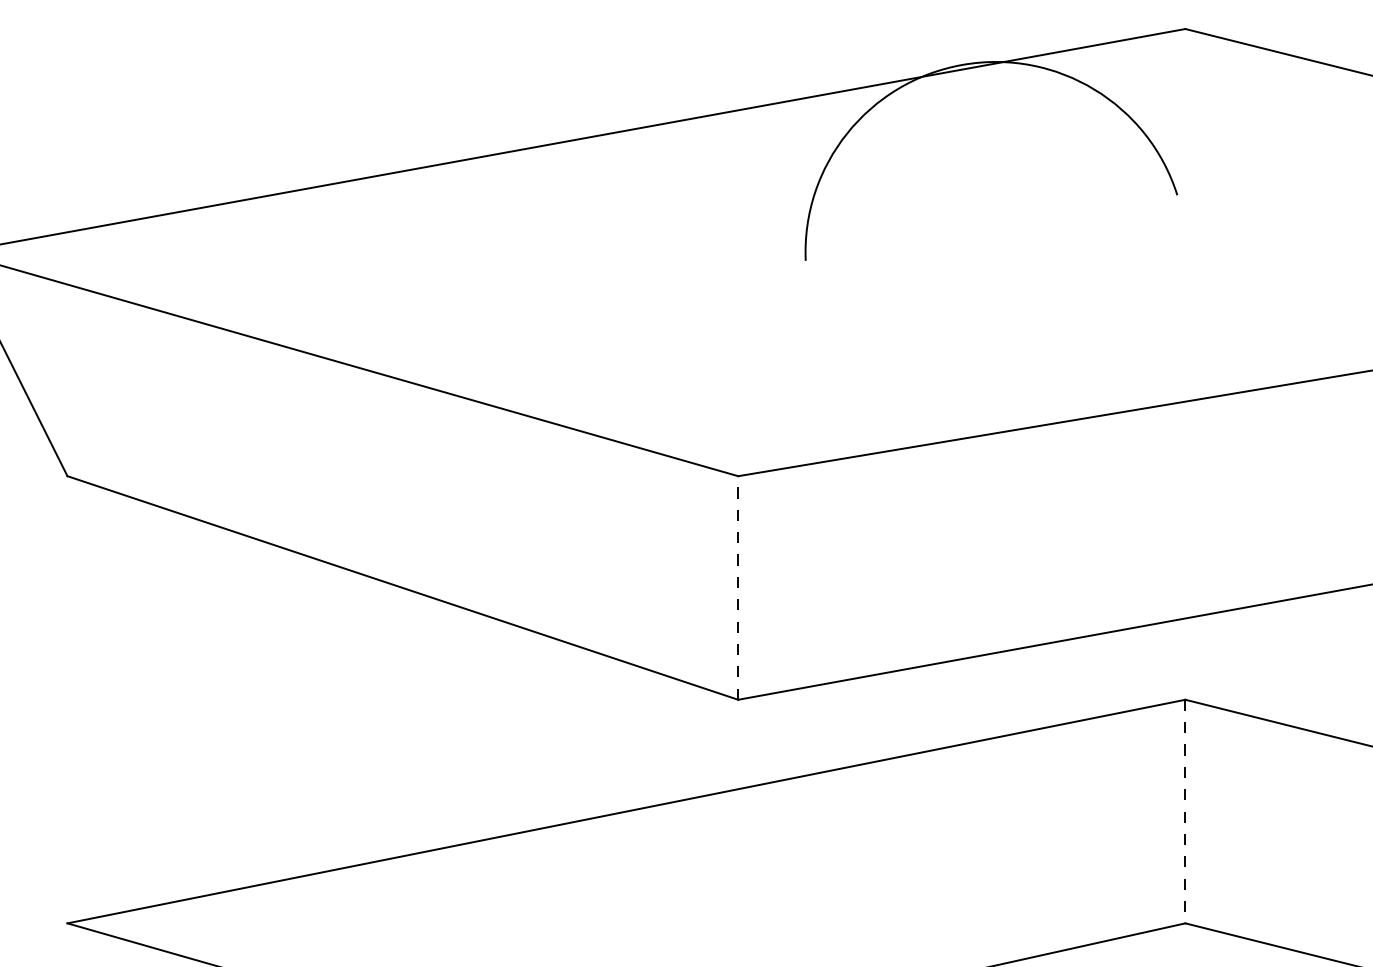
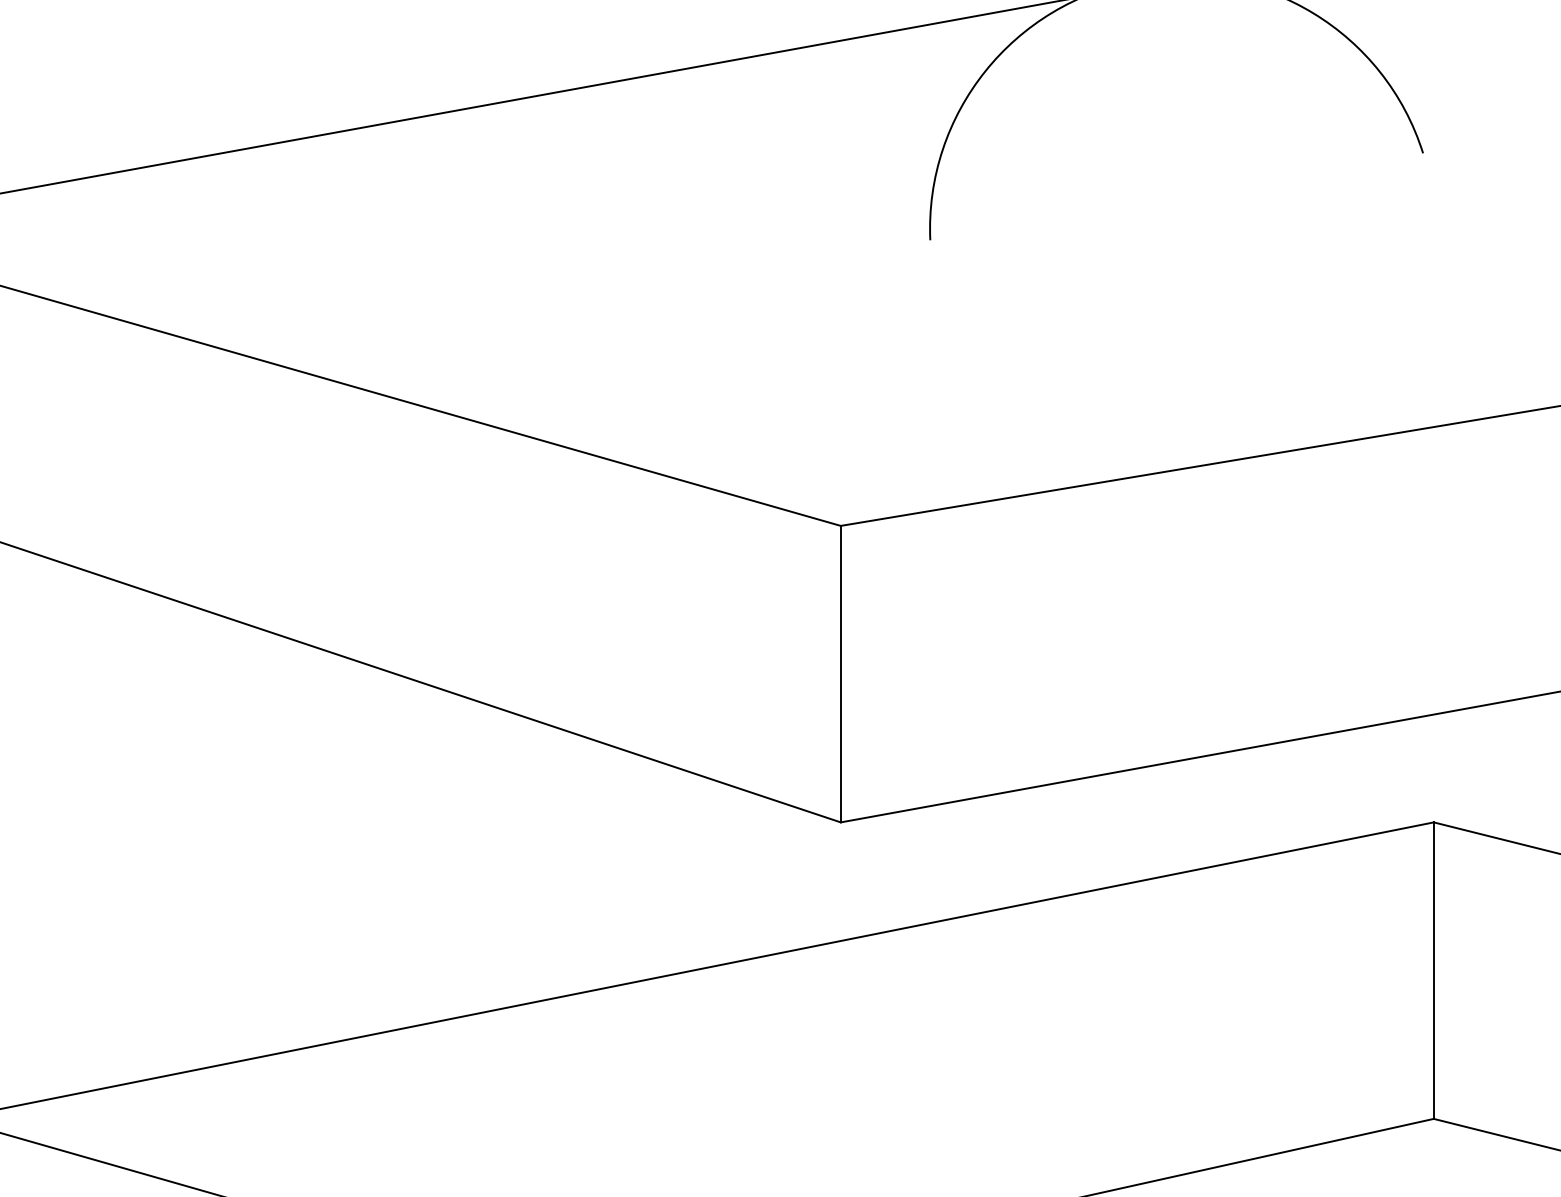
line: (738, 587) -> (841, 673), dashed -> solid
line: (1185, 811) -> (1433, 970), dashed -> solid

